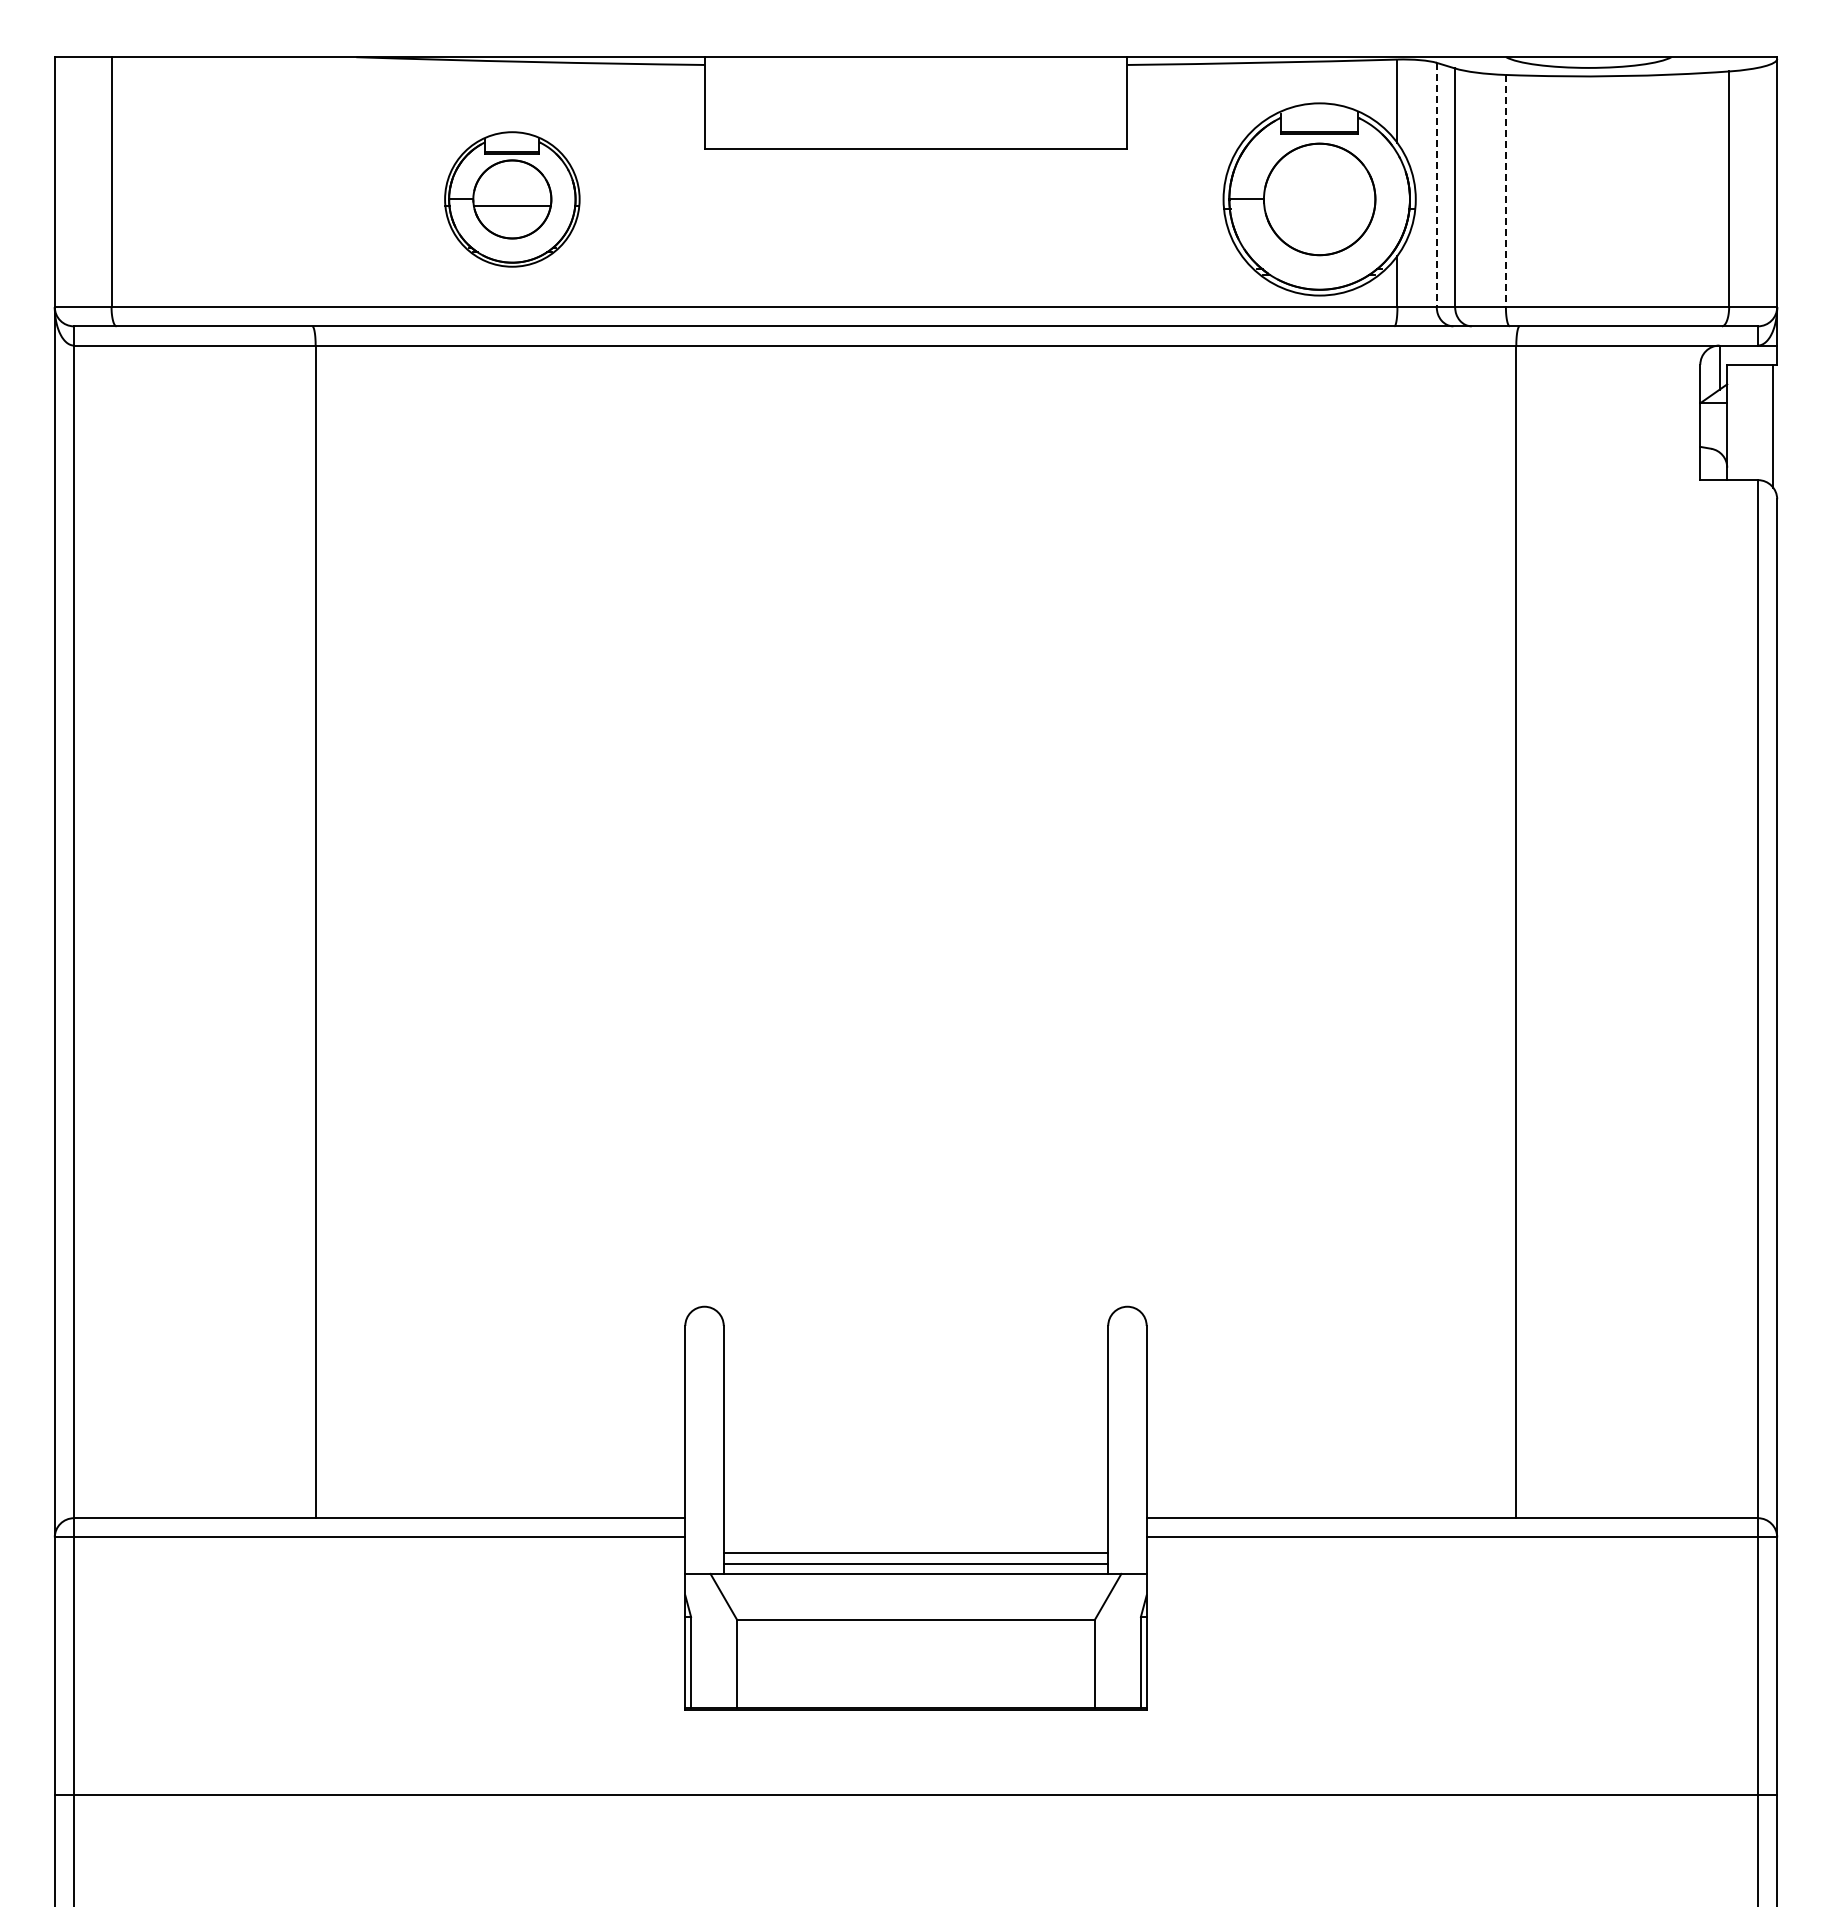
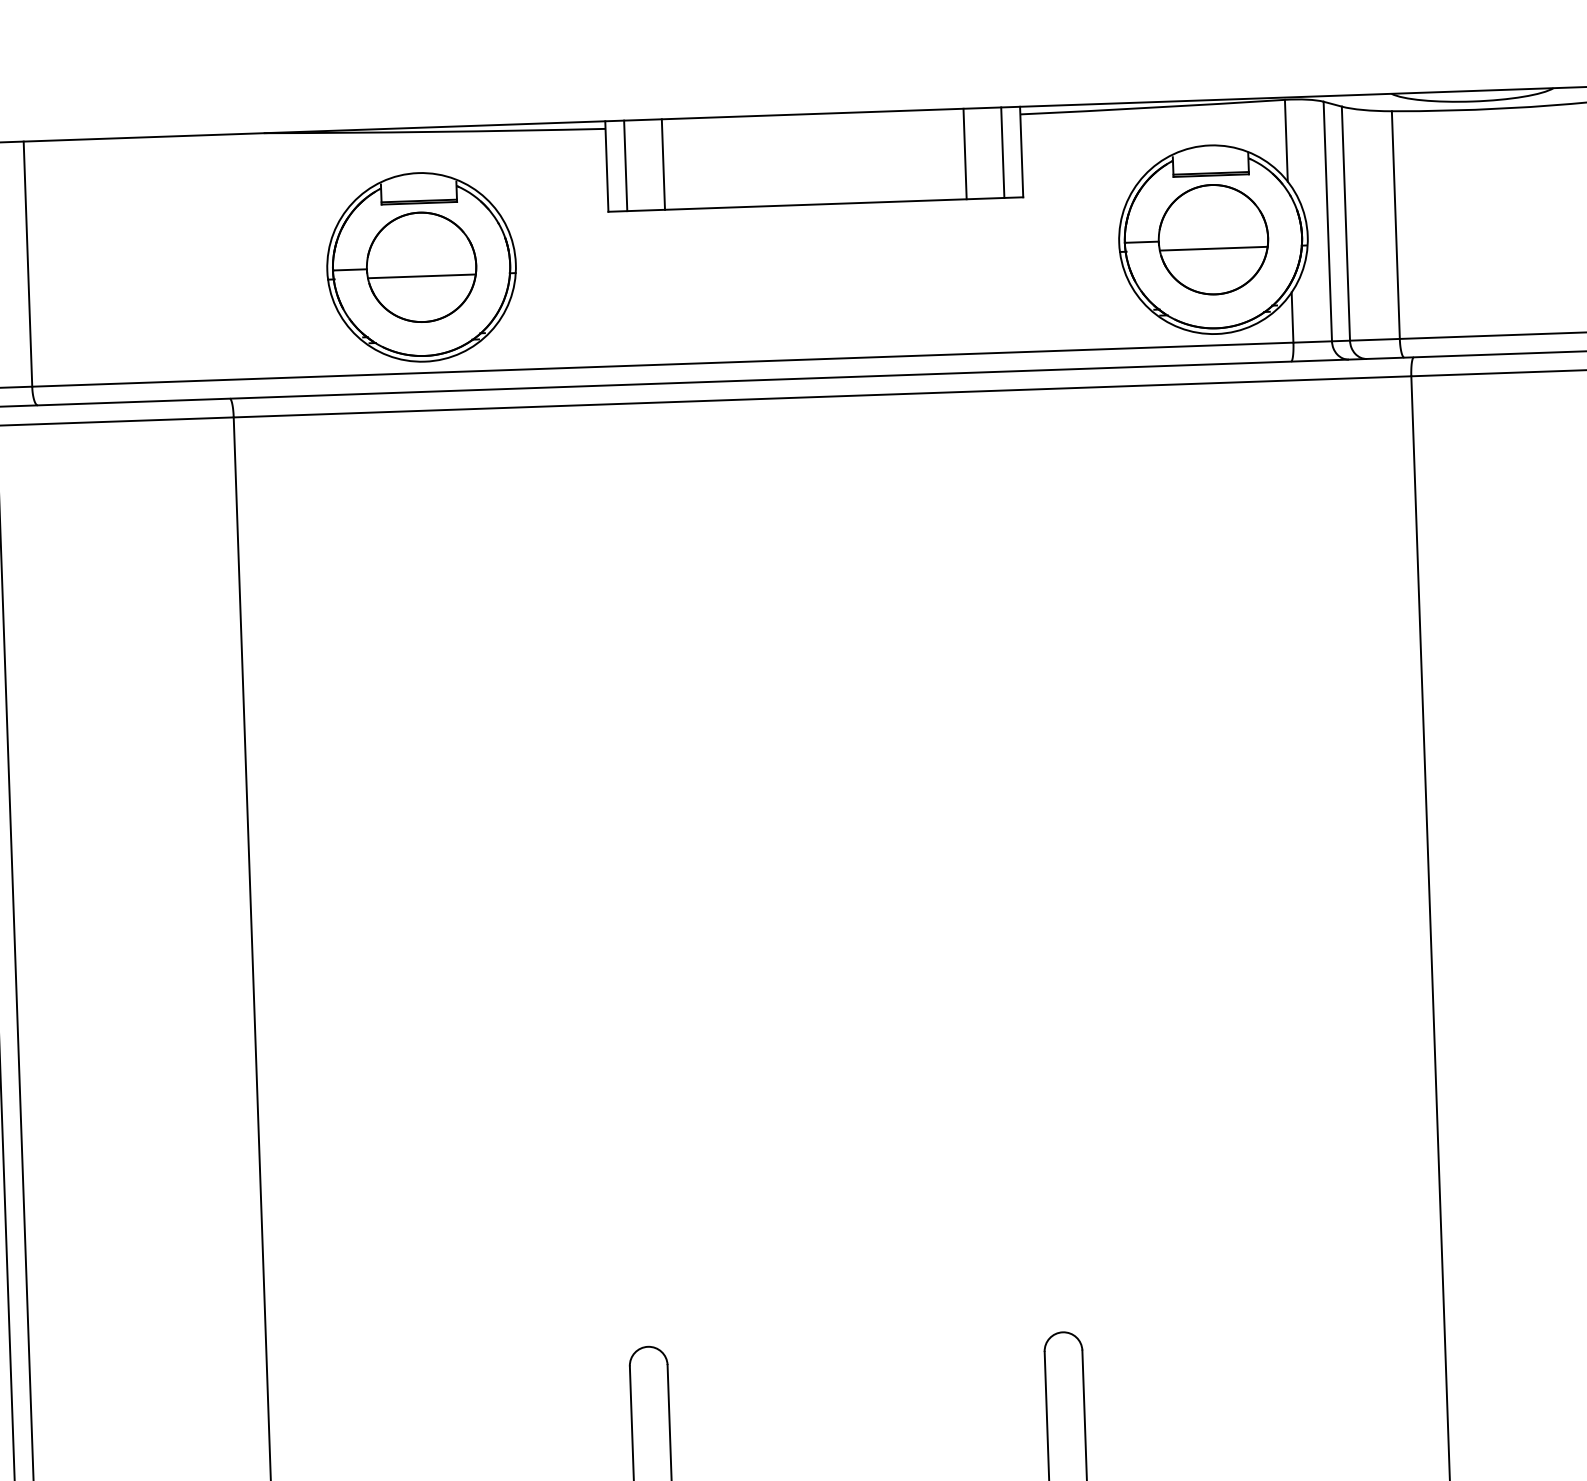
line: (723, 103) -> (625, 166), added
line: (762, 103) -> (663, 164), added
line: (1069, 103) -> (964, 154), added
line: (1108, 103) -> (1003, 152), added
line: (1436, 185) -> (1327, 222), dashed -> solid
line: (1505, 191) -> (1395, 225), dashed -> solid
part: (512, 199) -> (421, 267), size x1.43
line: (1319, 208) -> (1213, 248), added

